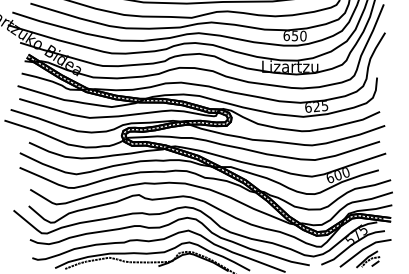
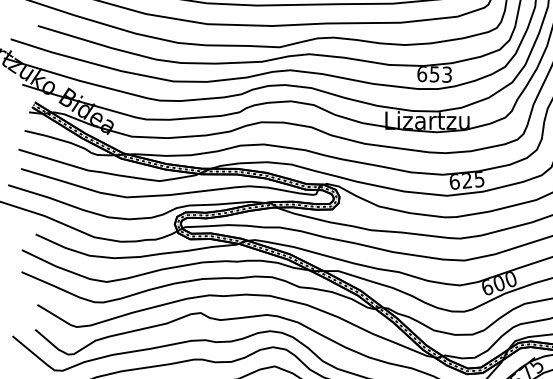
text: (303, 35) -> (447, 73), 650 -> 653

